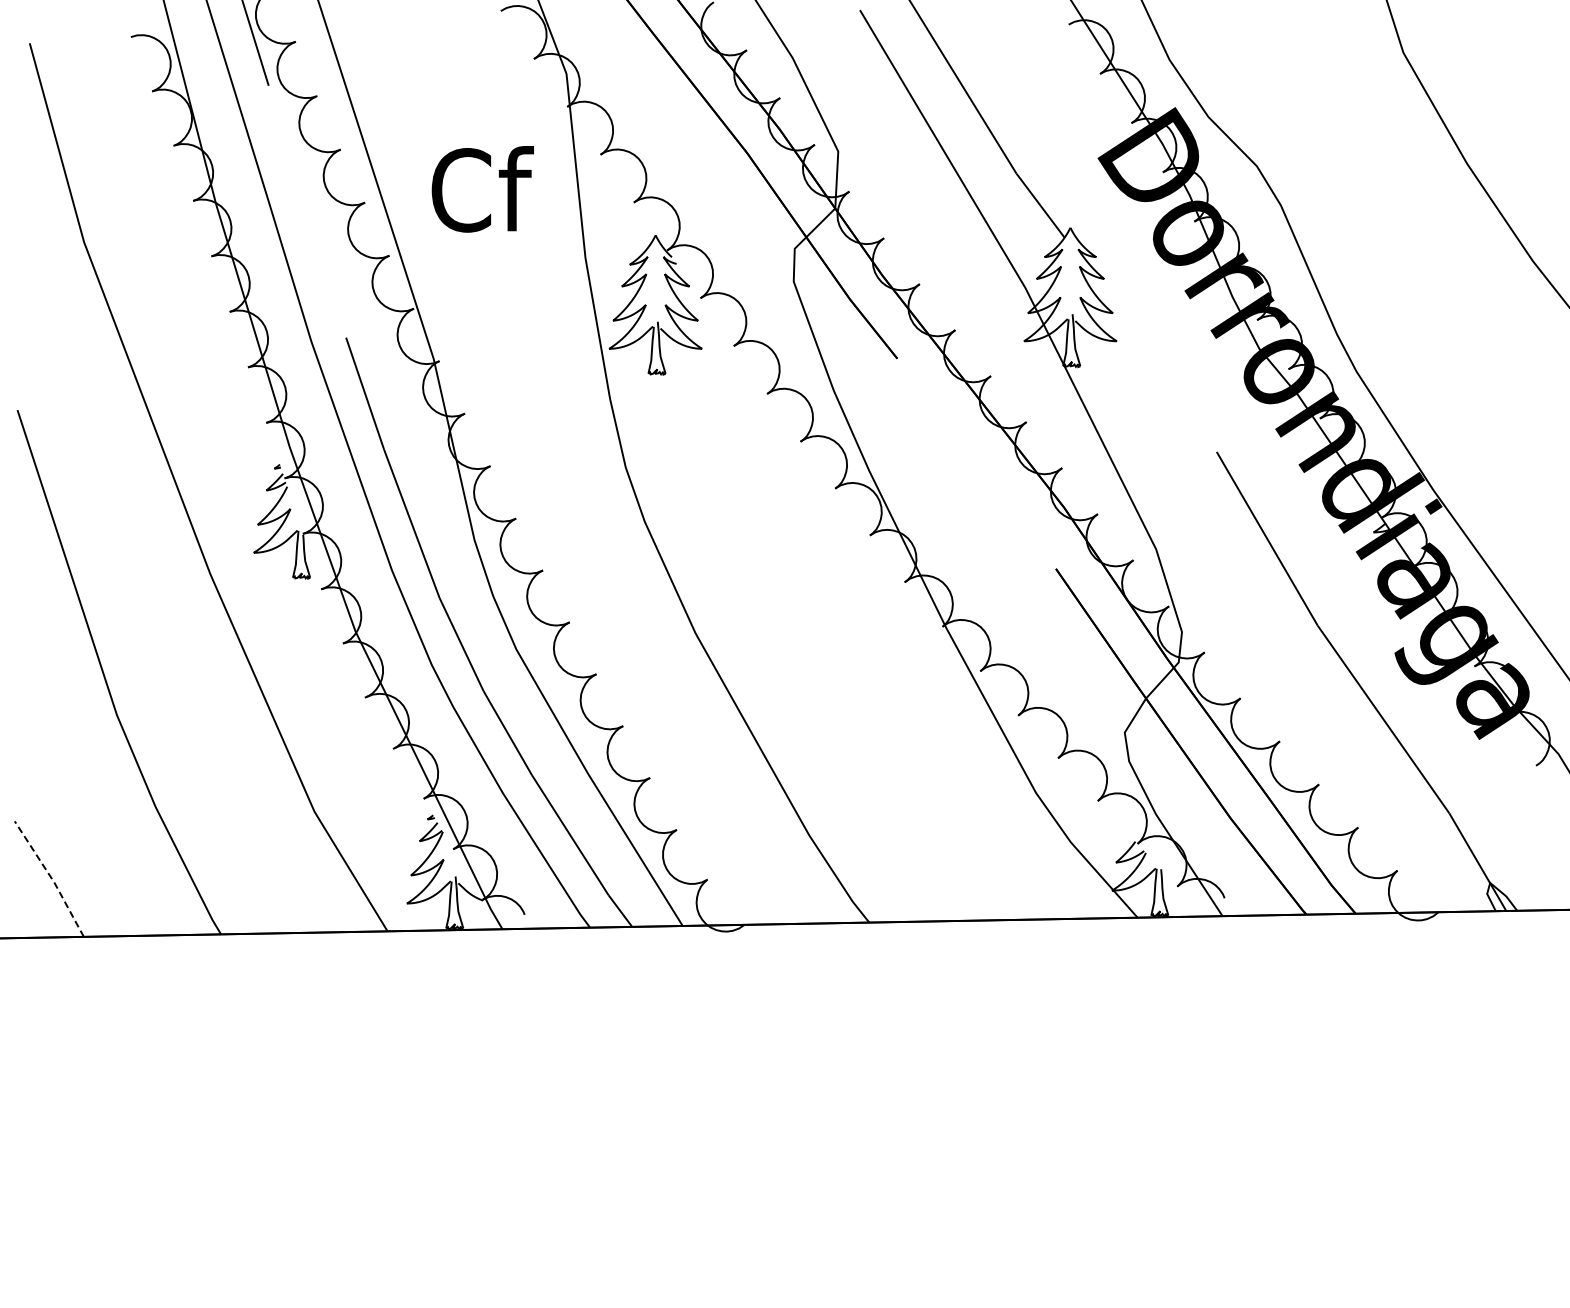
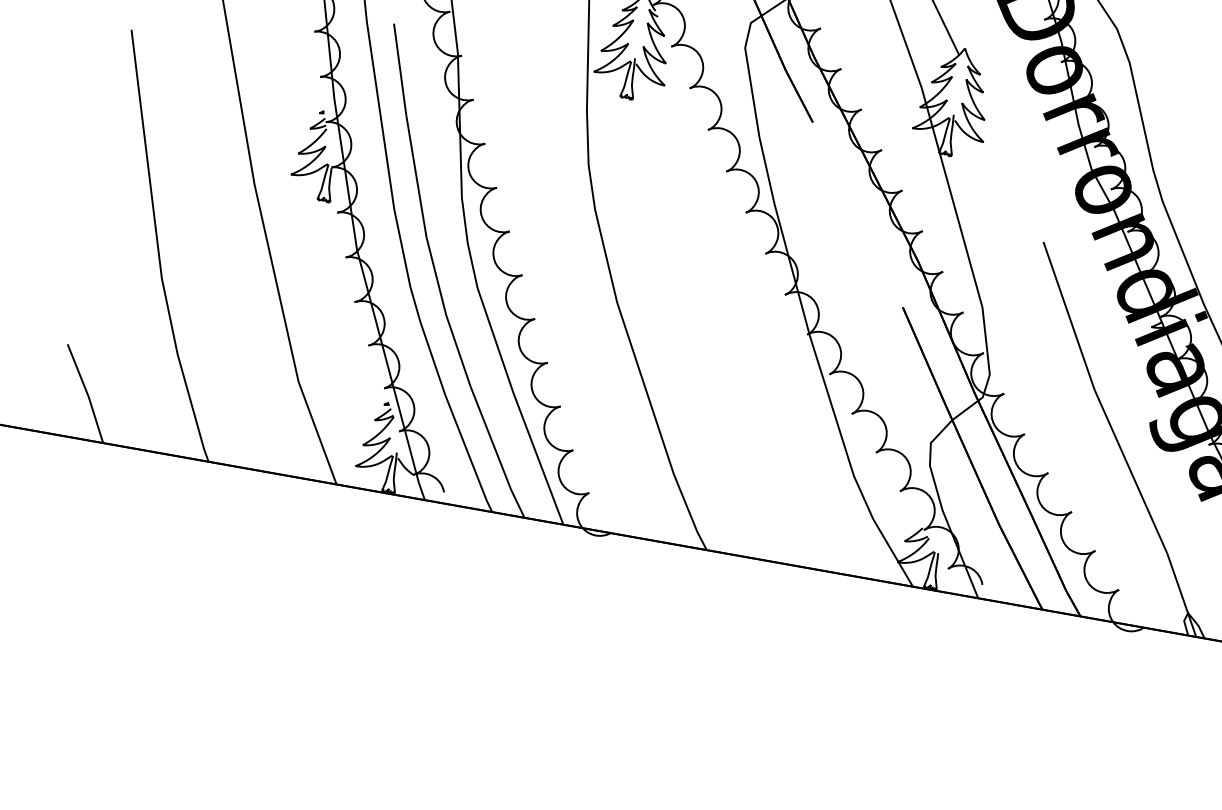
line: (51, 877) -> (87, 392), dashed -> solid

